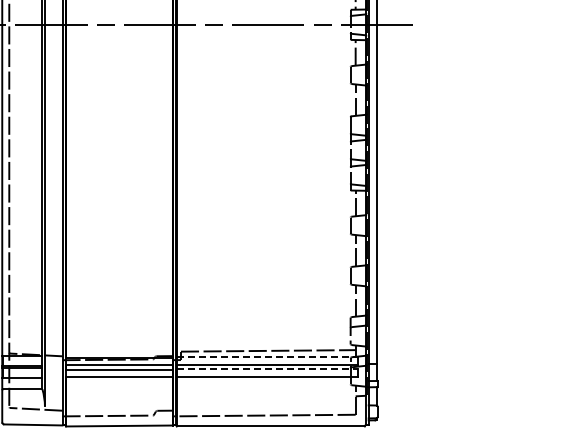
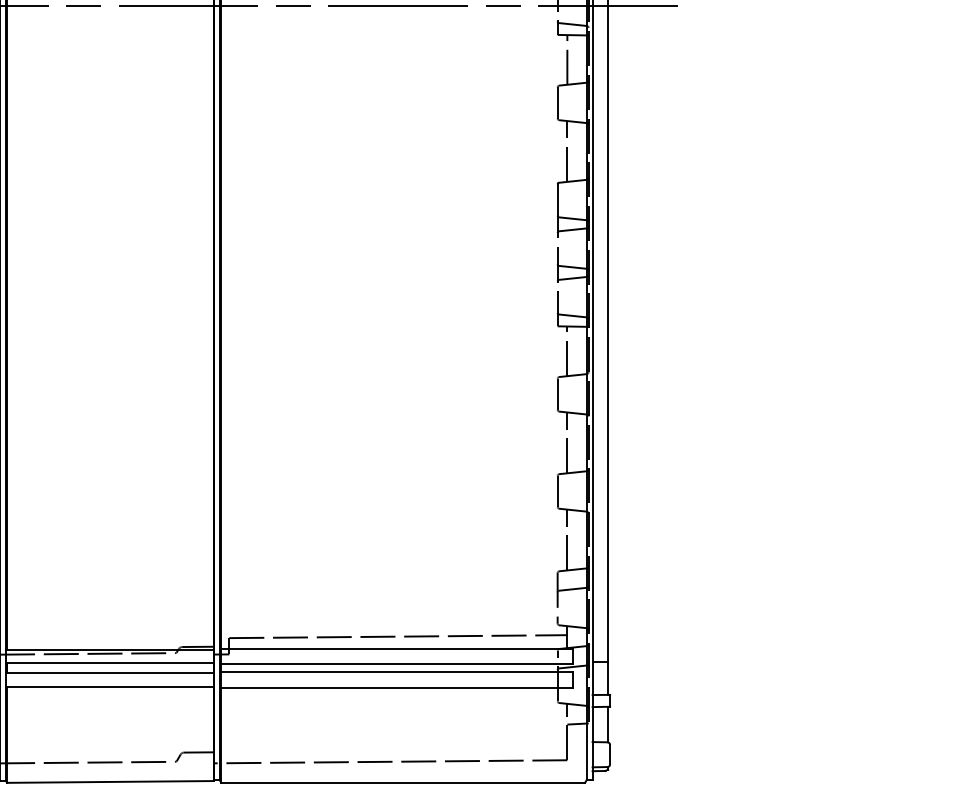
line: (267, 357) -> (396, 649), dashed -> solid
line: (267, 369) -> (396, 672), dashed -> solid

